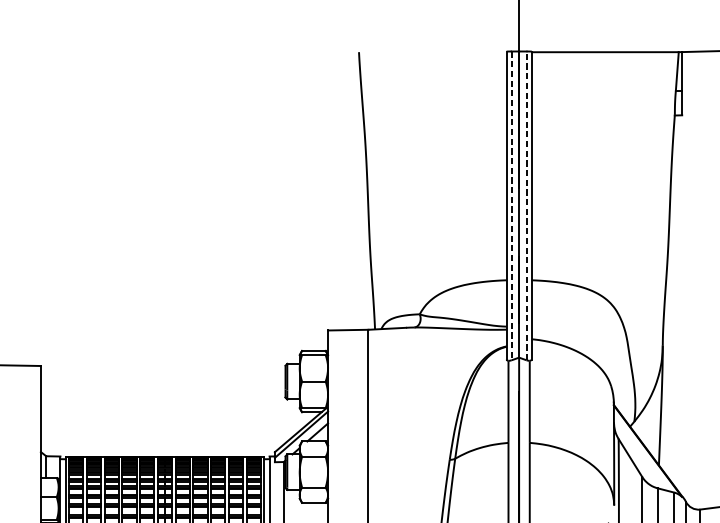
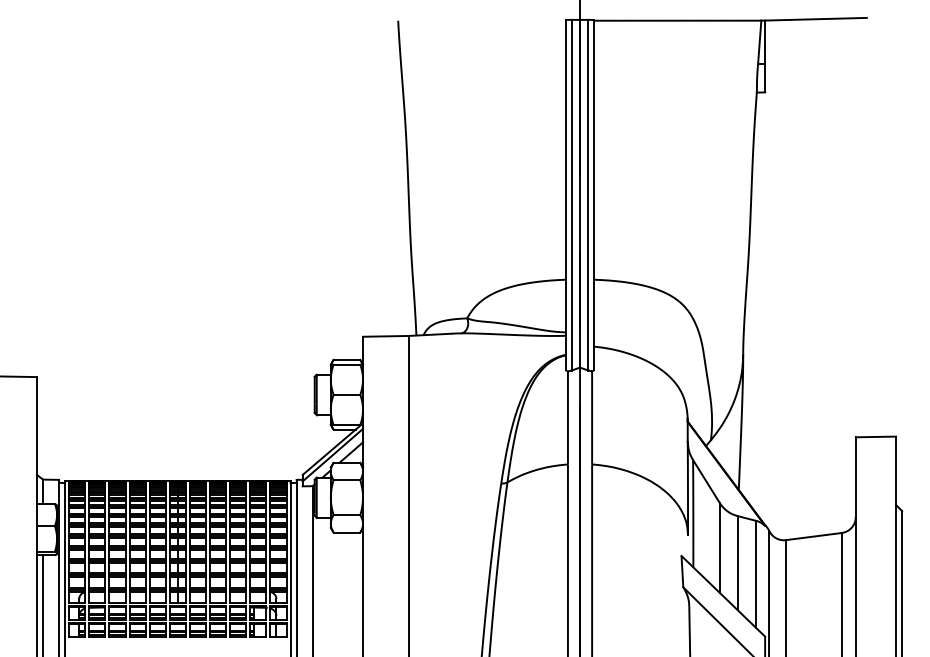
line: (526, 205) -> (588, 194), dashed -> solid
line: (511, 206) -> (571, 195), dashed -> solid

